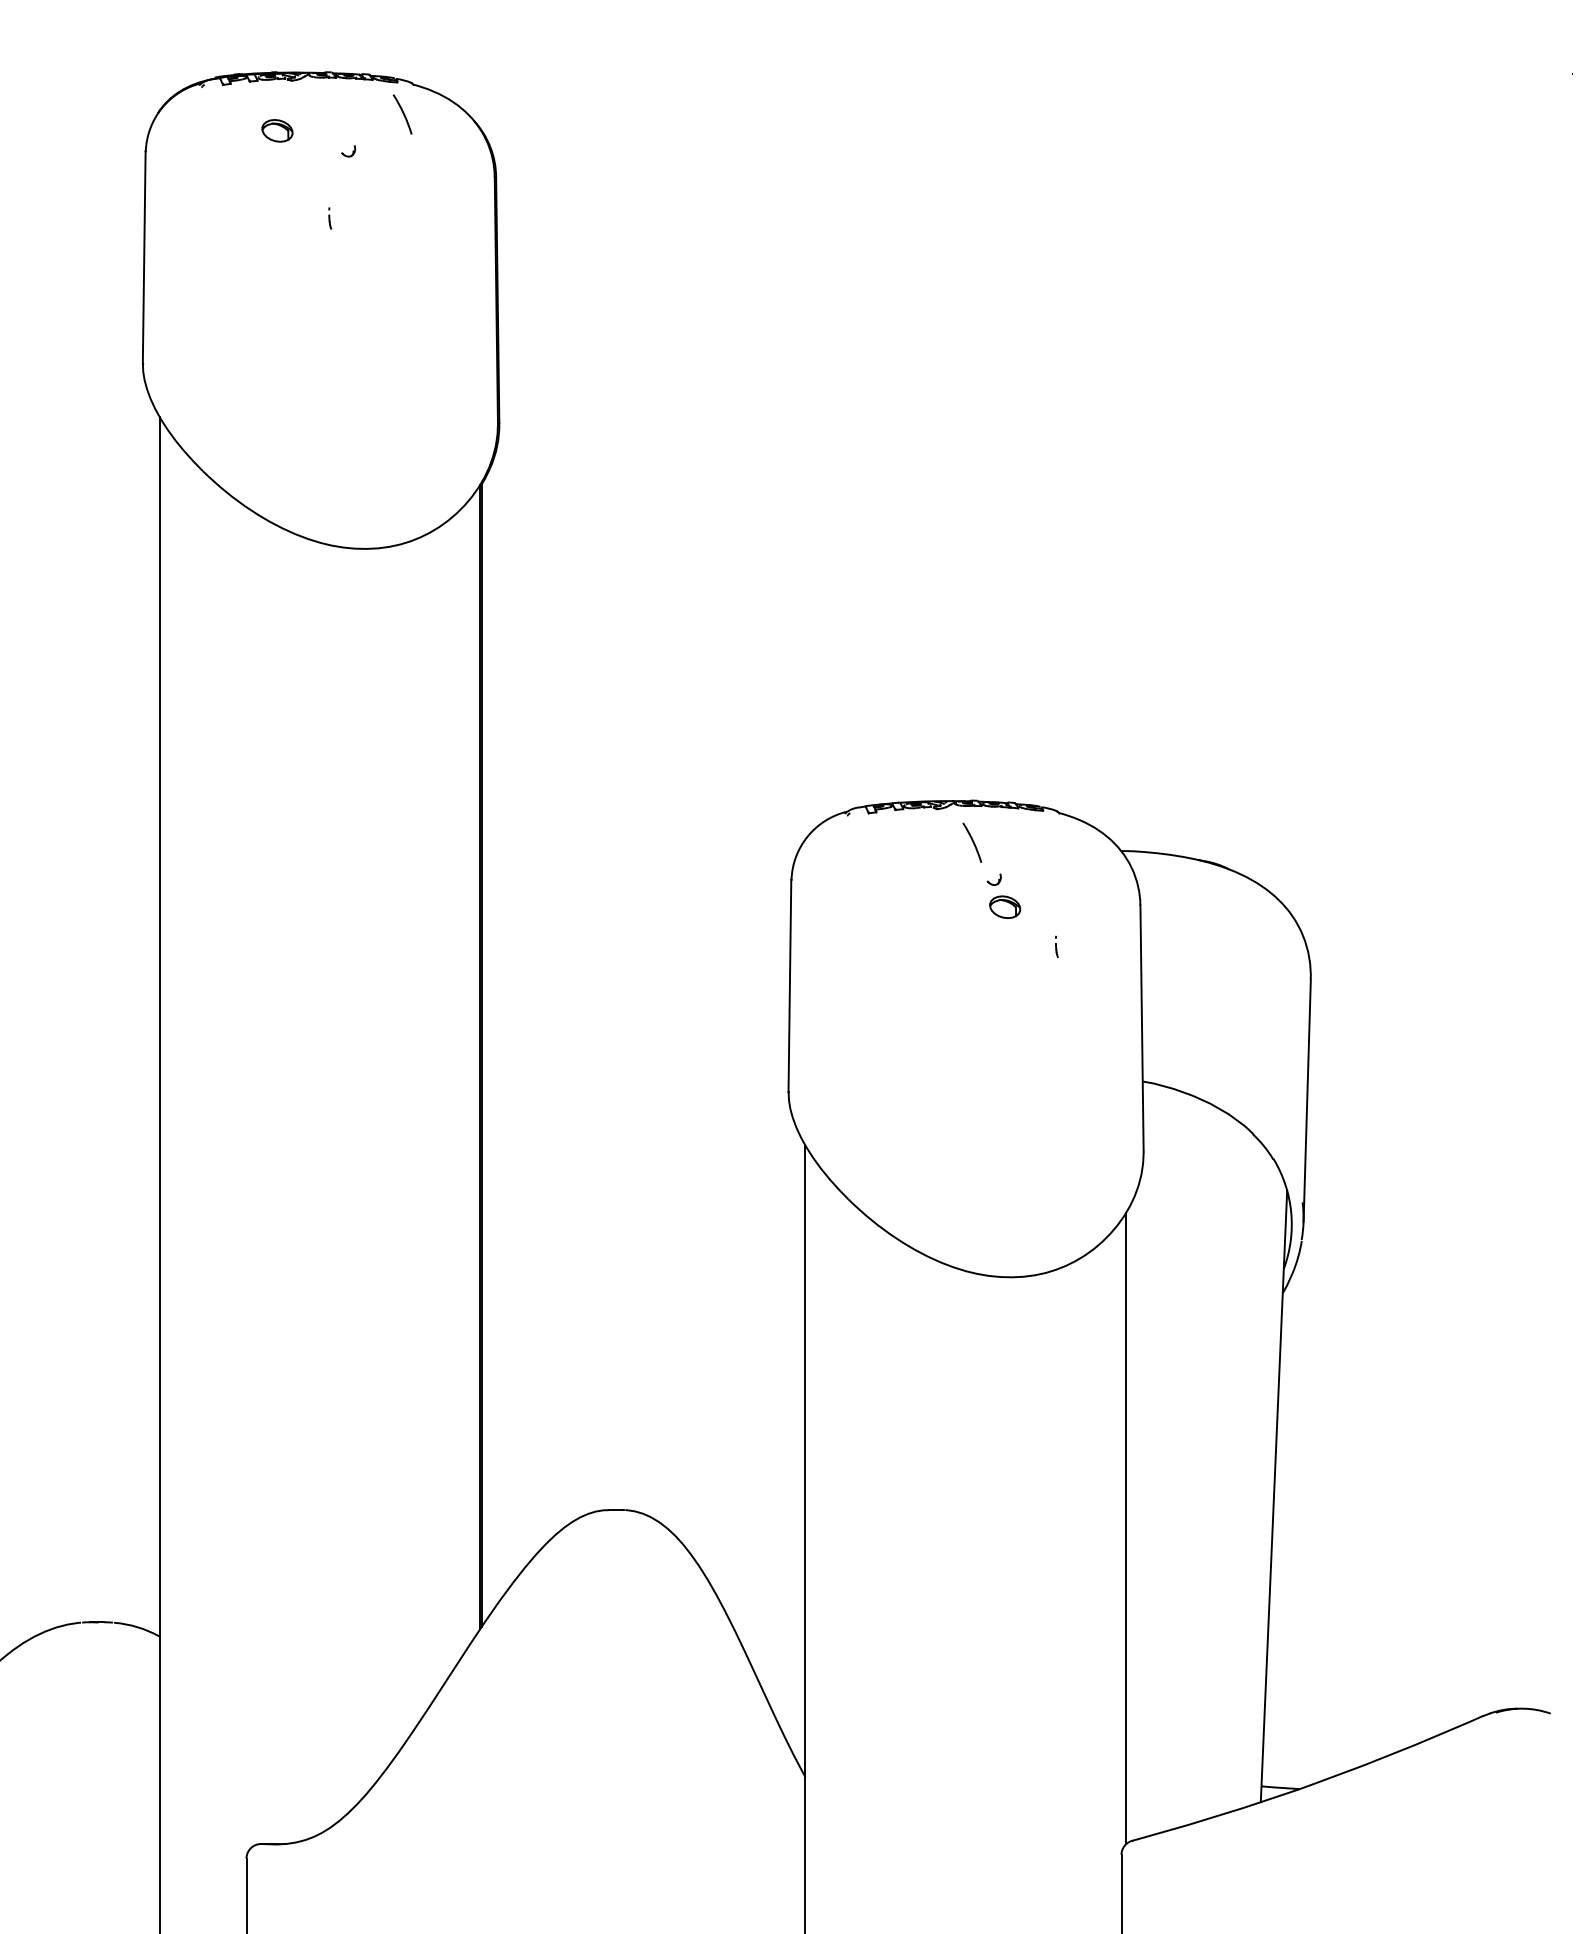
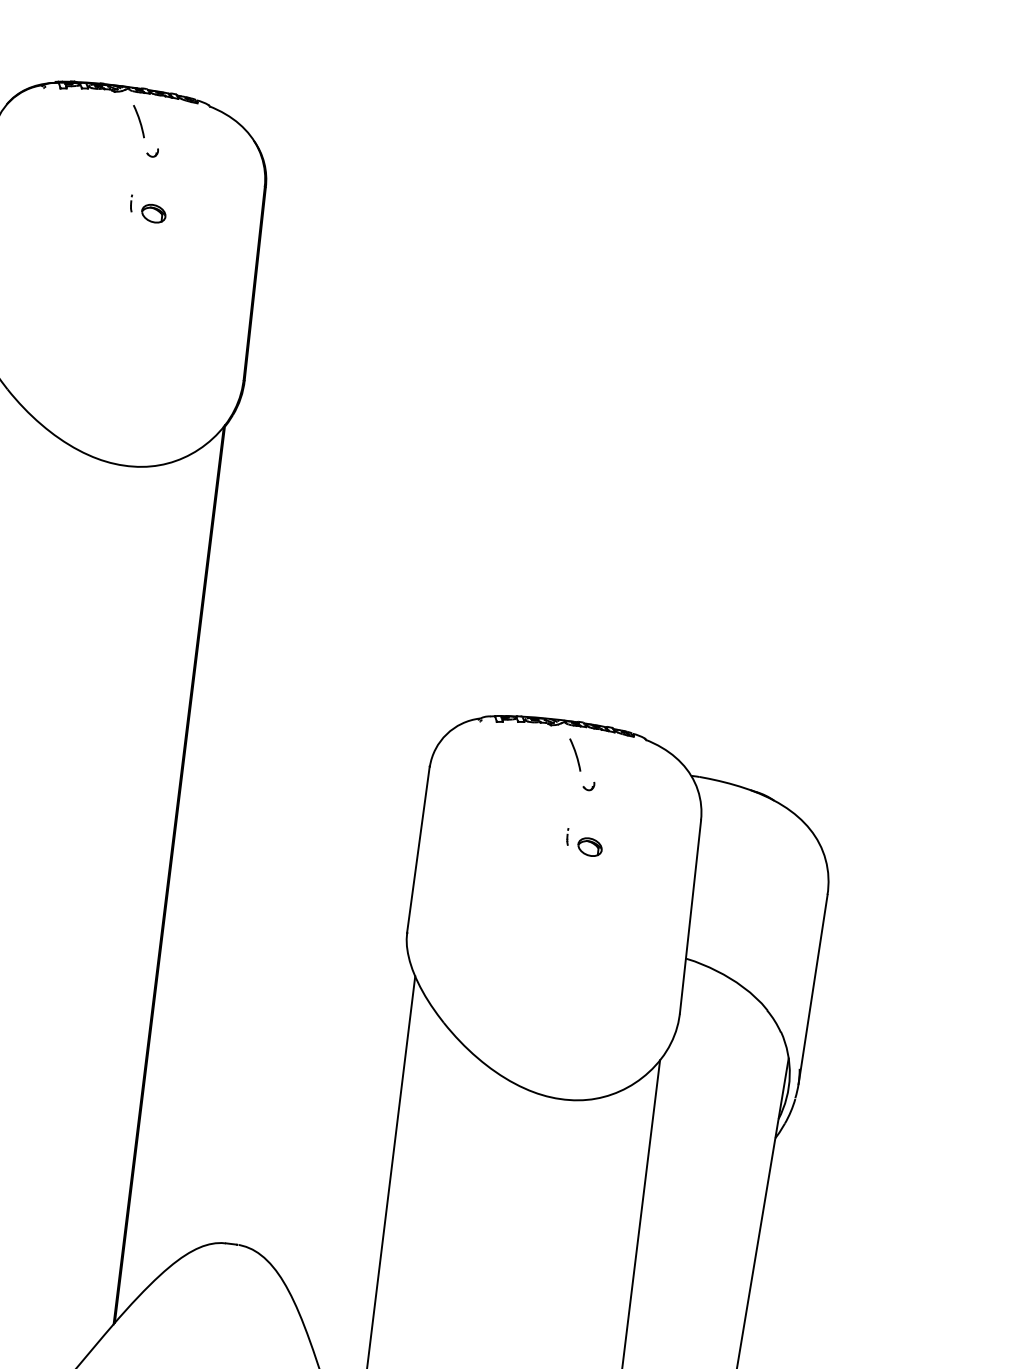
arc: (402, 113) -> (138, 120), moved
part: (277, 130) -> (153, 213), moved
part: (1005, 906) -> (590, 846), moved
part: (1056, 946) -> (567, 836), moved

